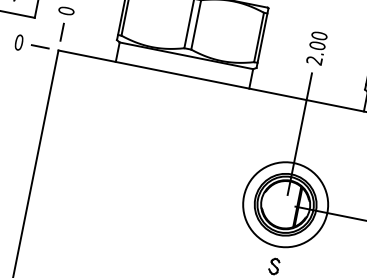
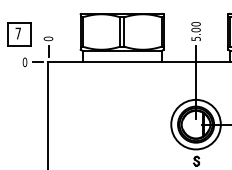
text: (313, 59) -> (195, 38), 2.00 -> 5.00

